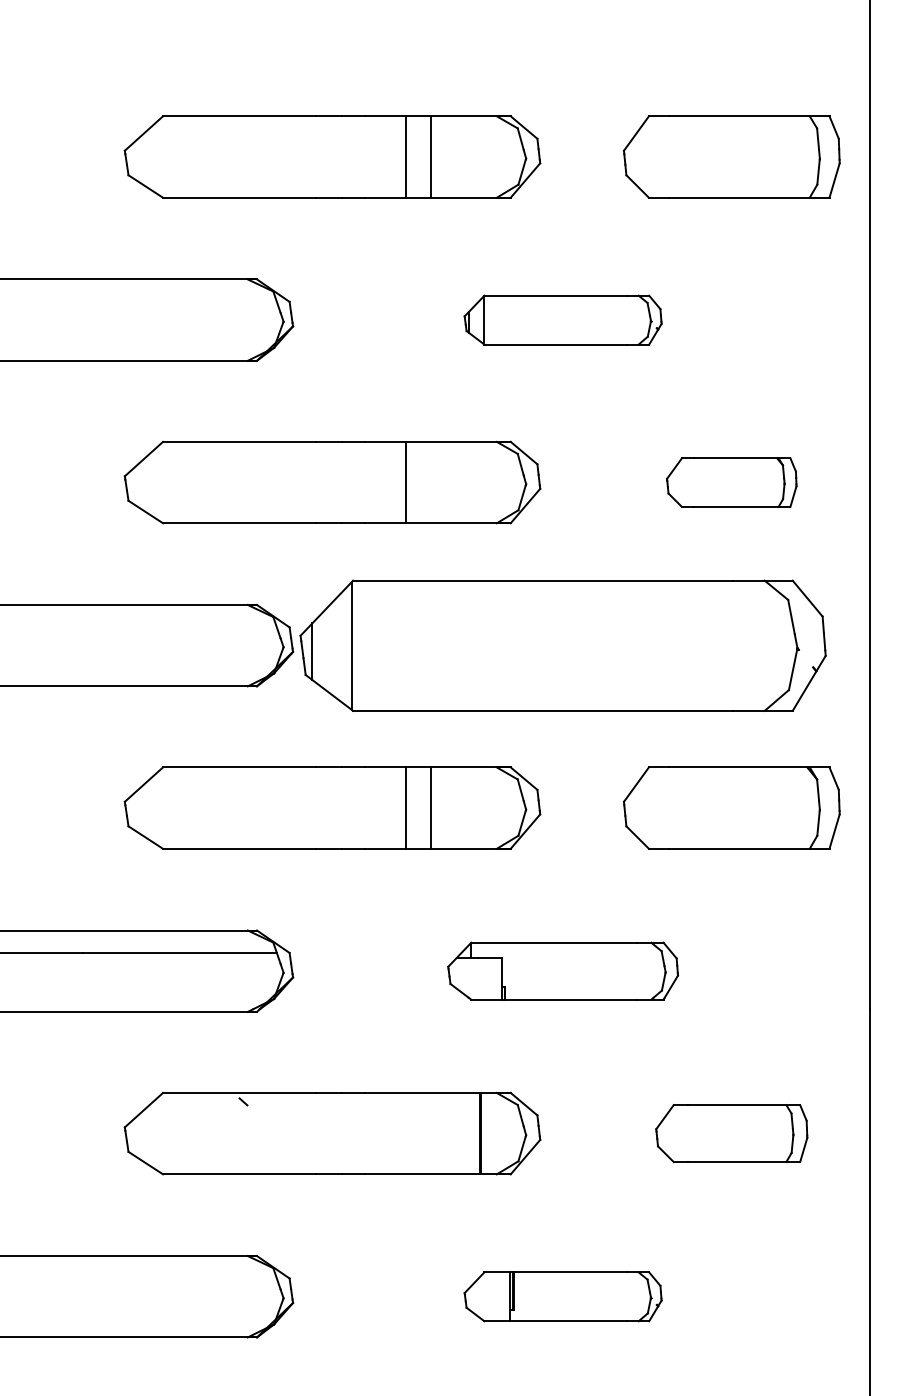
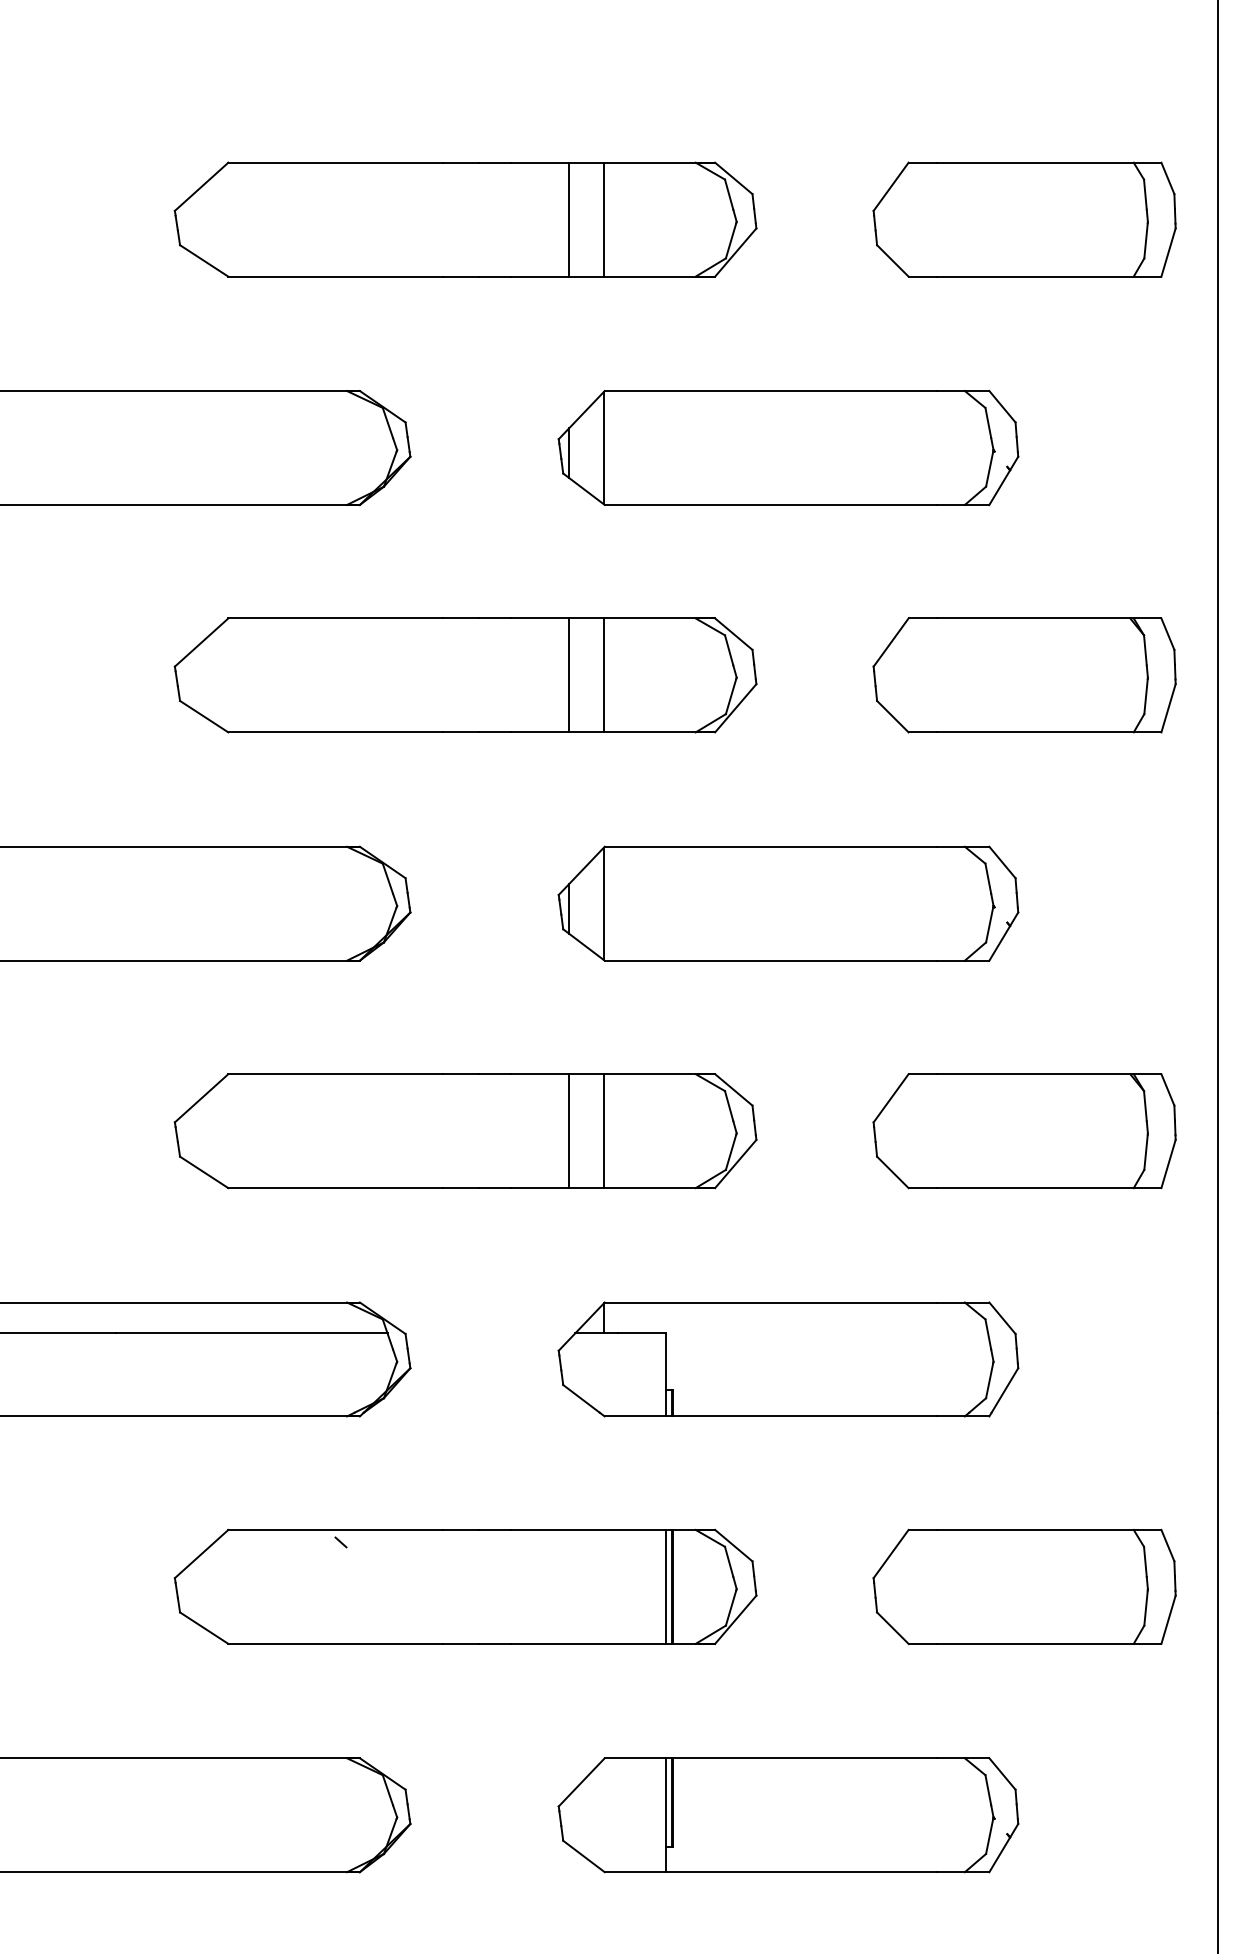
part: (563, 319) -> (788, 447), size x1.67
line: (430, 482) -> (603, 675), added
part: (731, 482) -> (1024, 675), size x1.67
part: (563, 645) -> (788, 903), size x0.62
part: (563, 971) -> (788, 1359), size x1.43
line: (475, 1133) -> (665, 1586), added
part: (731, 1133) -> (1024, 1586), size x1.43
part: (563, 1296) -> (788, 1815), size x1.67

